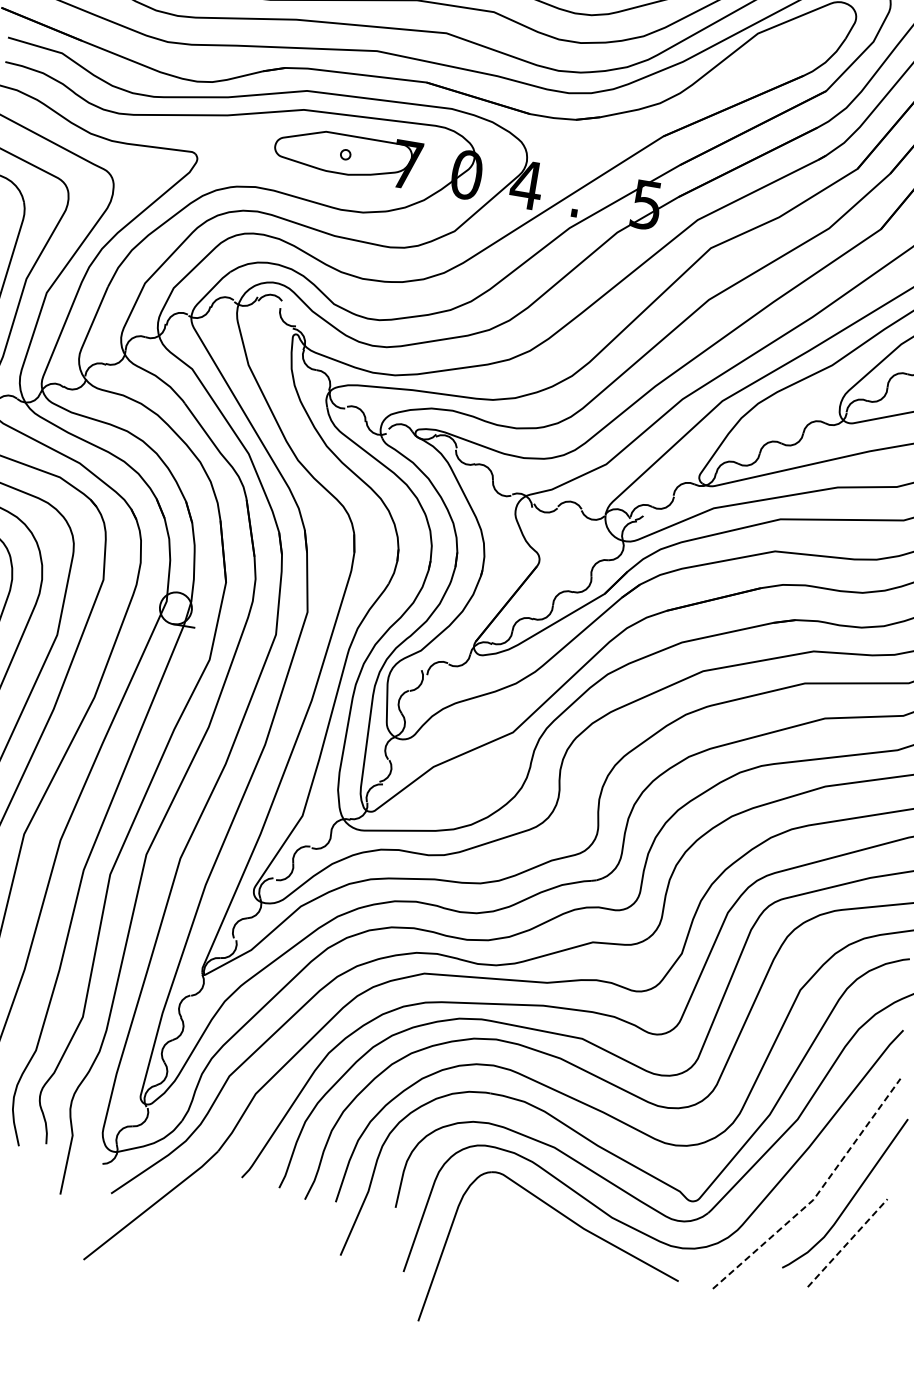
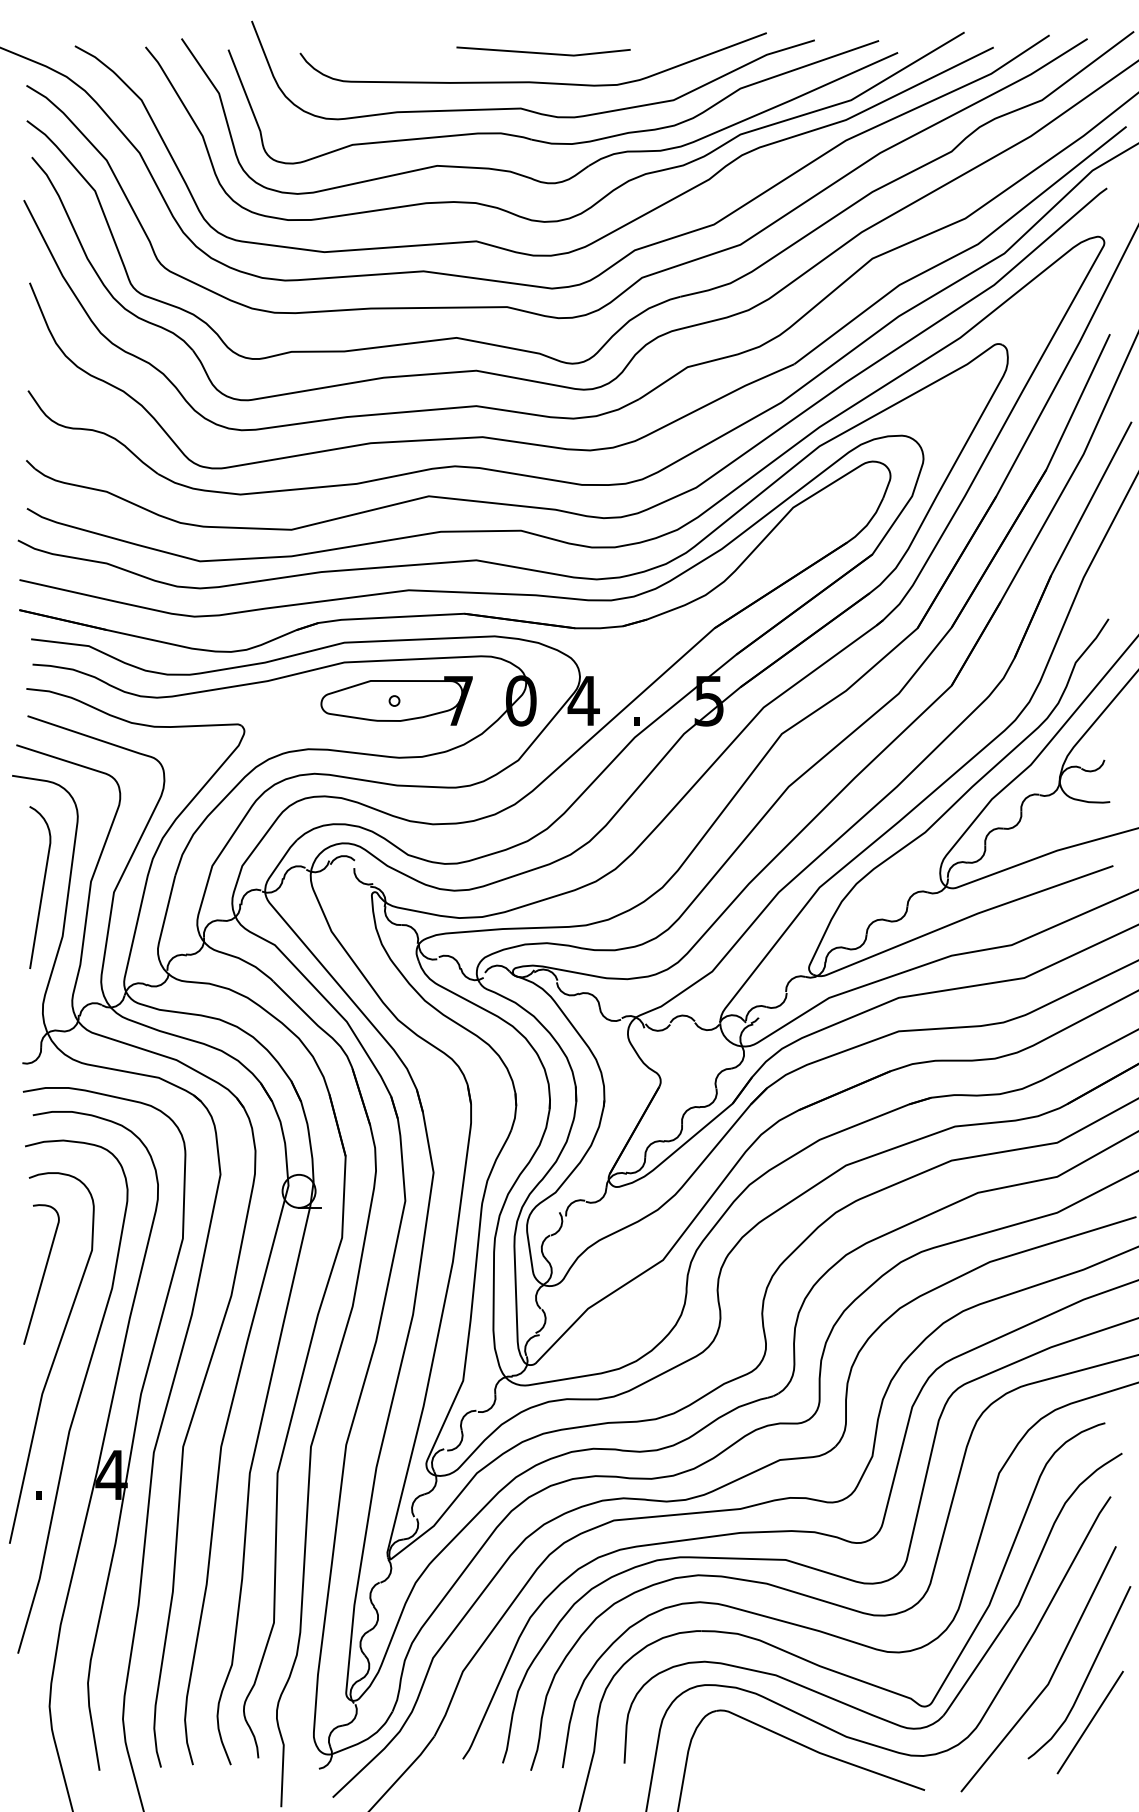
line: (817, 1194) -> (1051, 1678), dashed -> solid
line: (847, 1243) -> (1090, 1722), dashed -> solid

